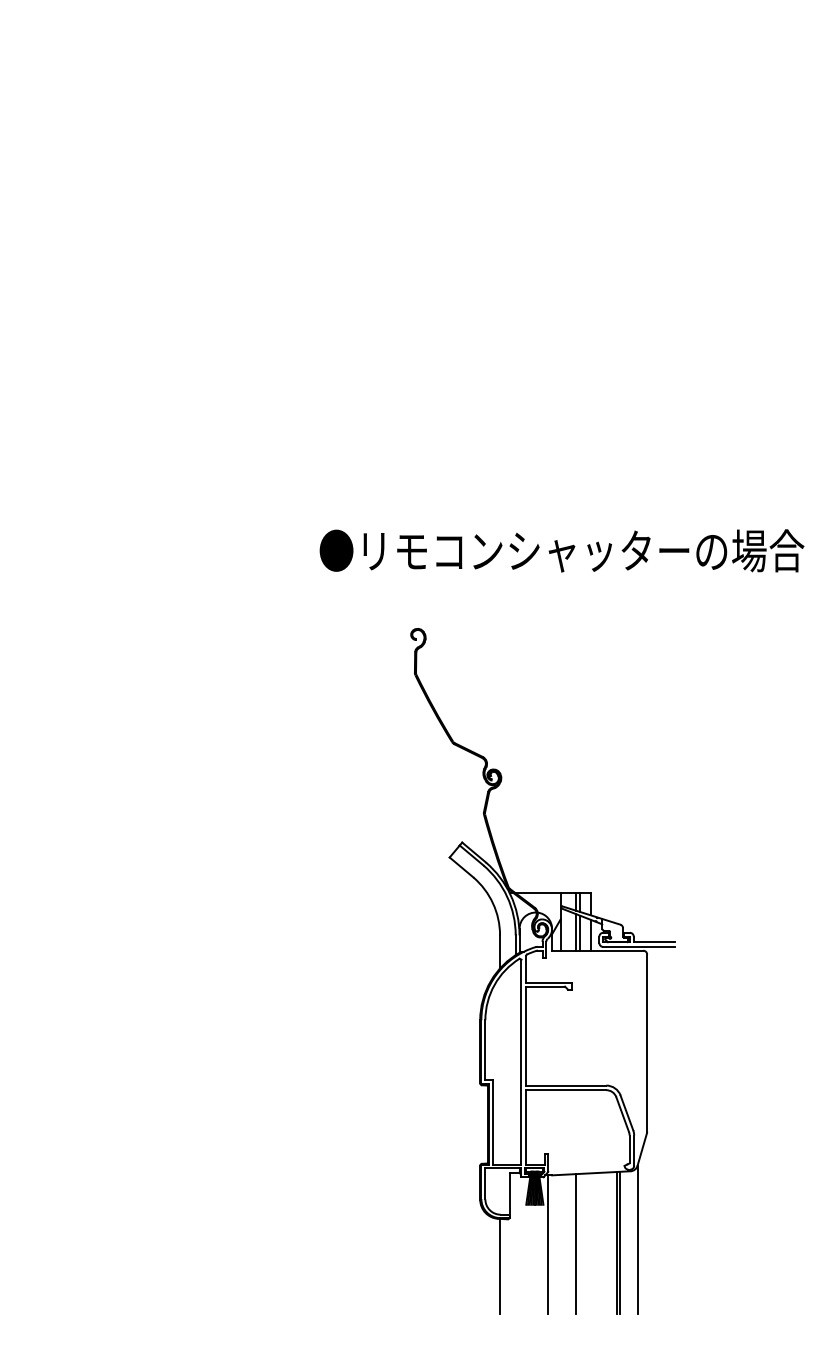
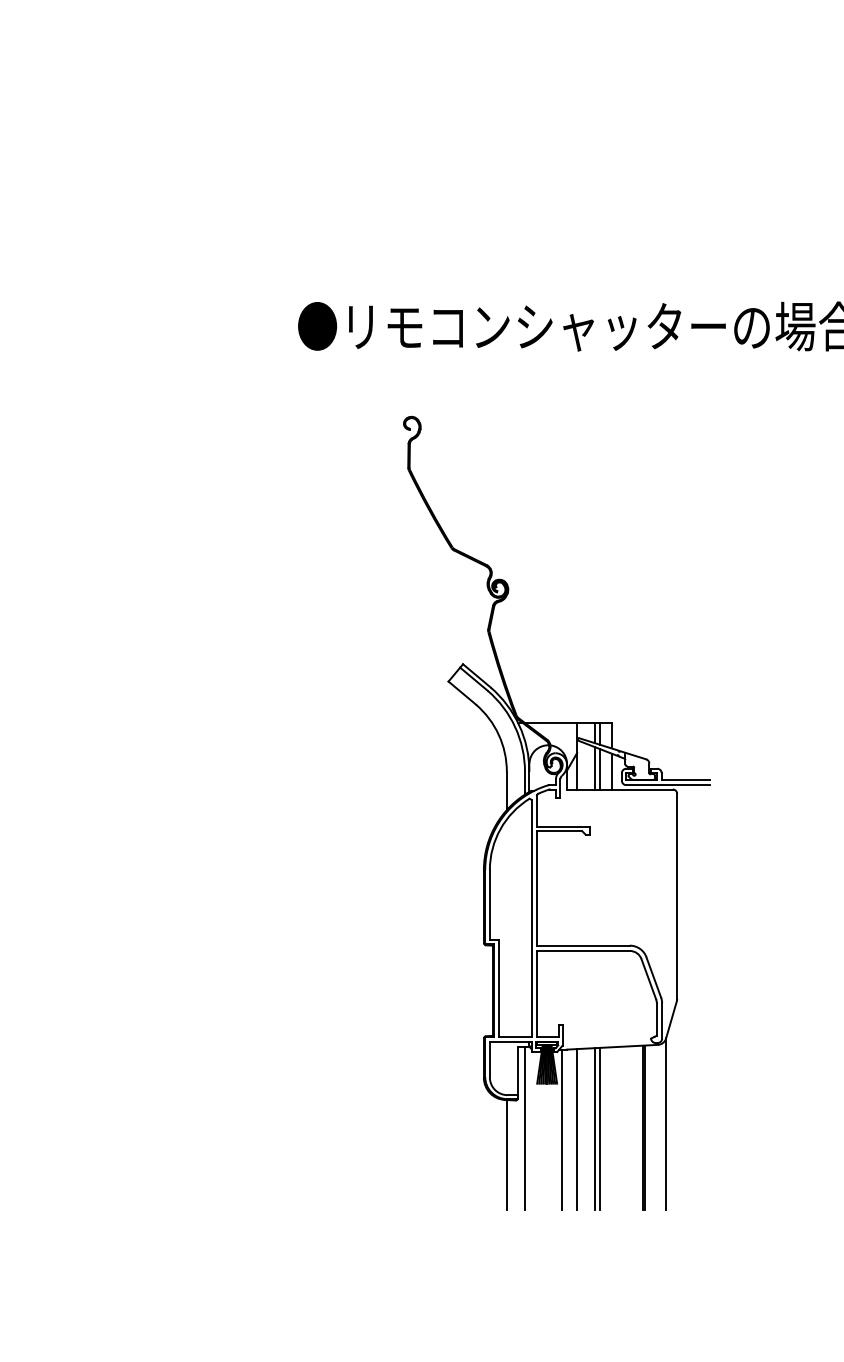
line: (515, 1243) -> (524, 1128), added
line: (560, 1243) -> (576, 1128), added
line: (580, 1243) -> (600, 1128), added

